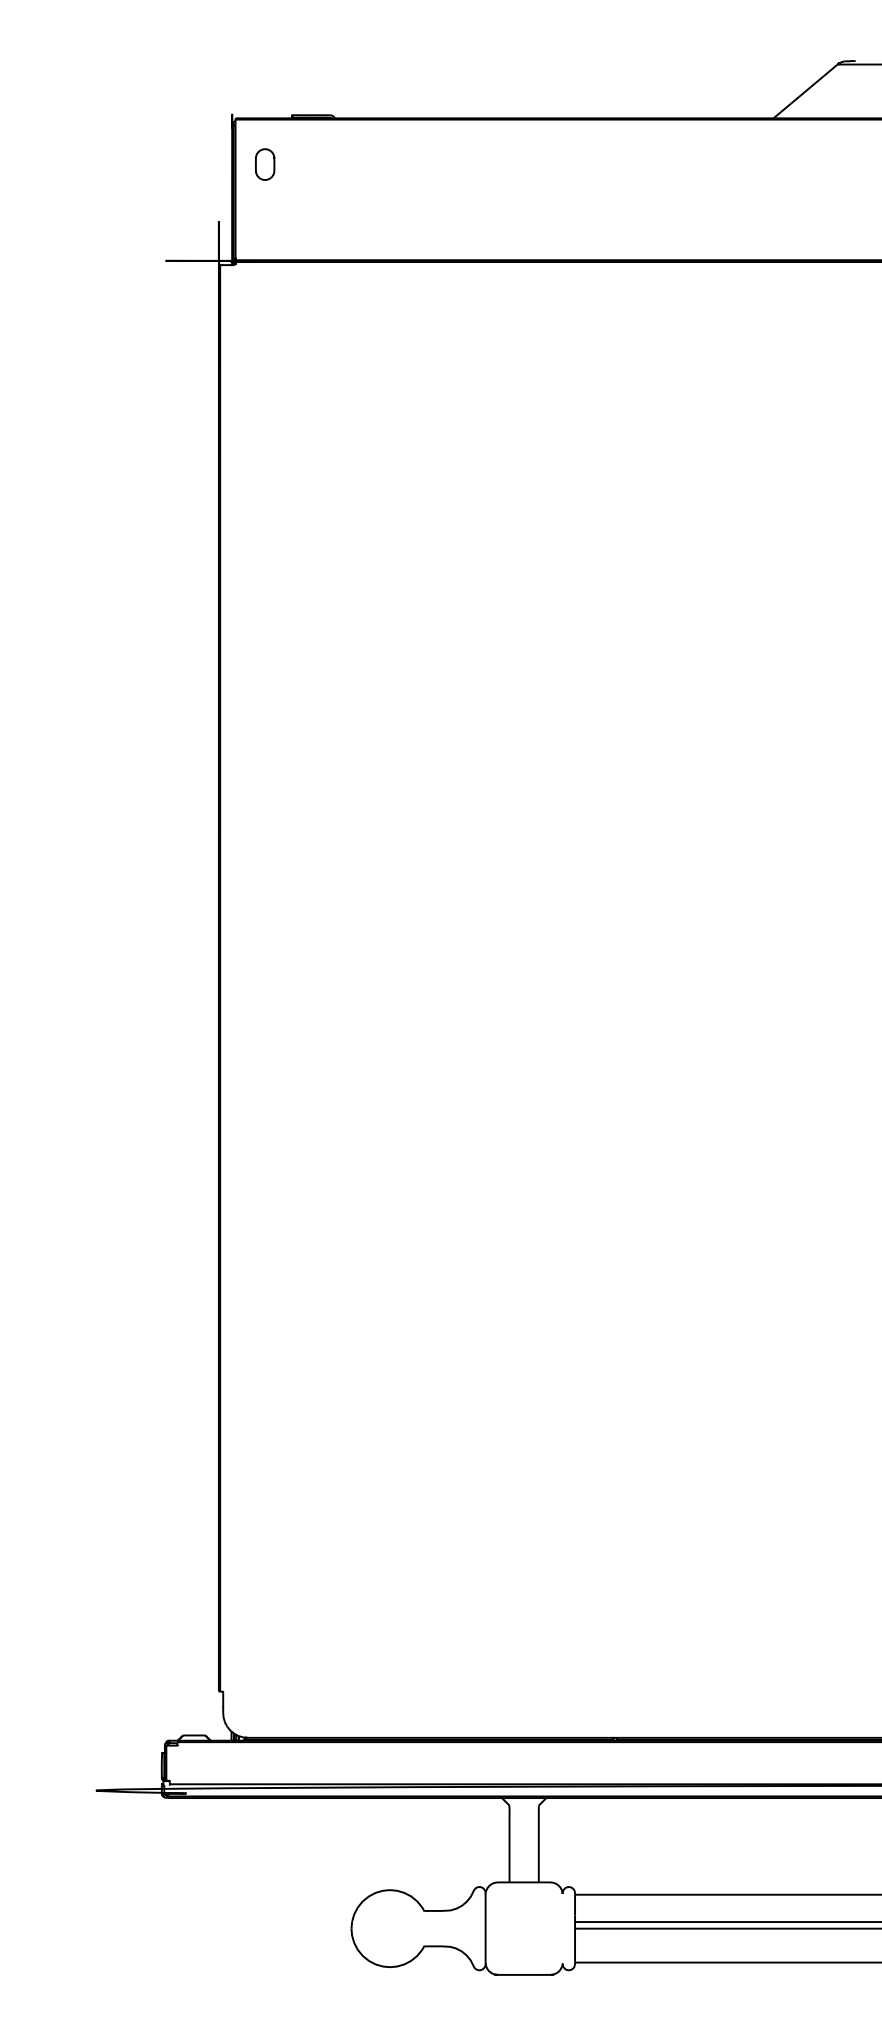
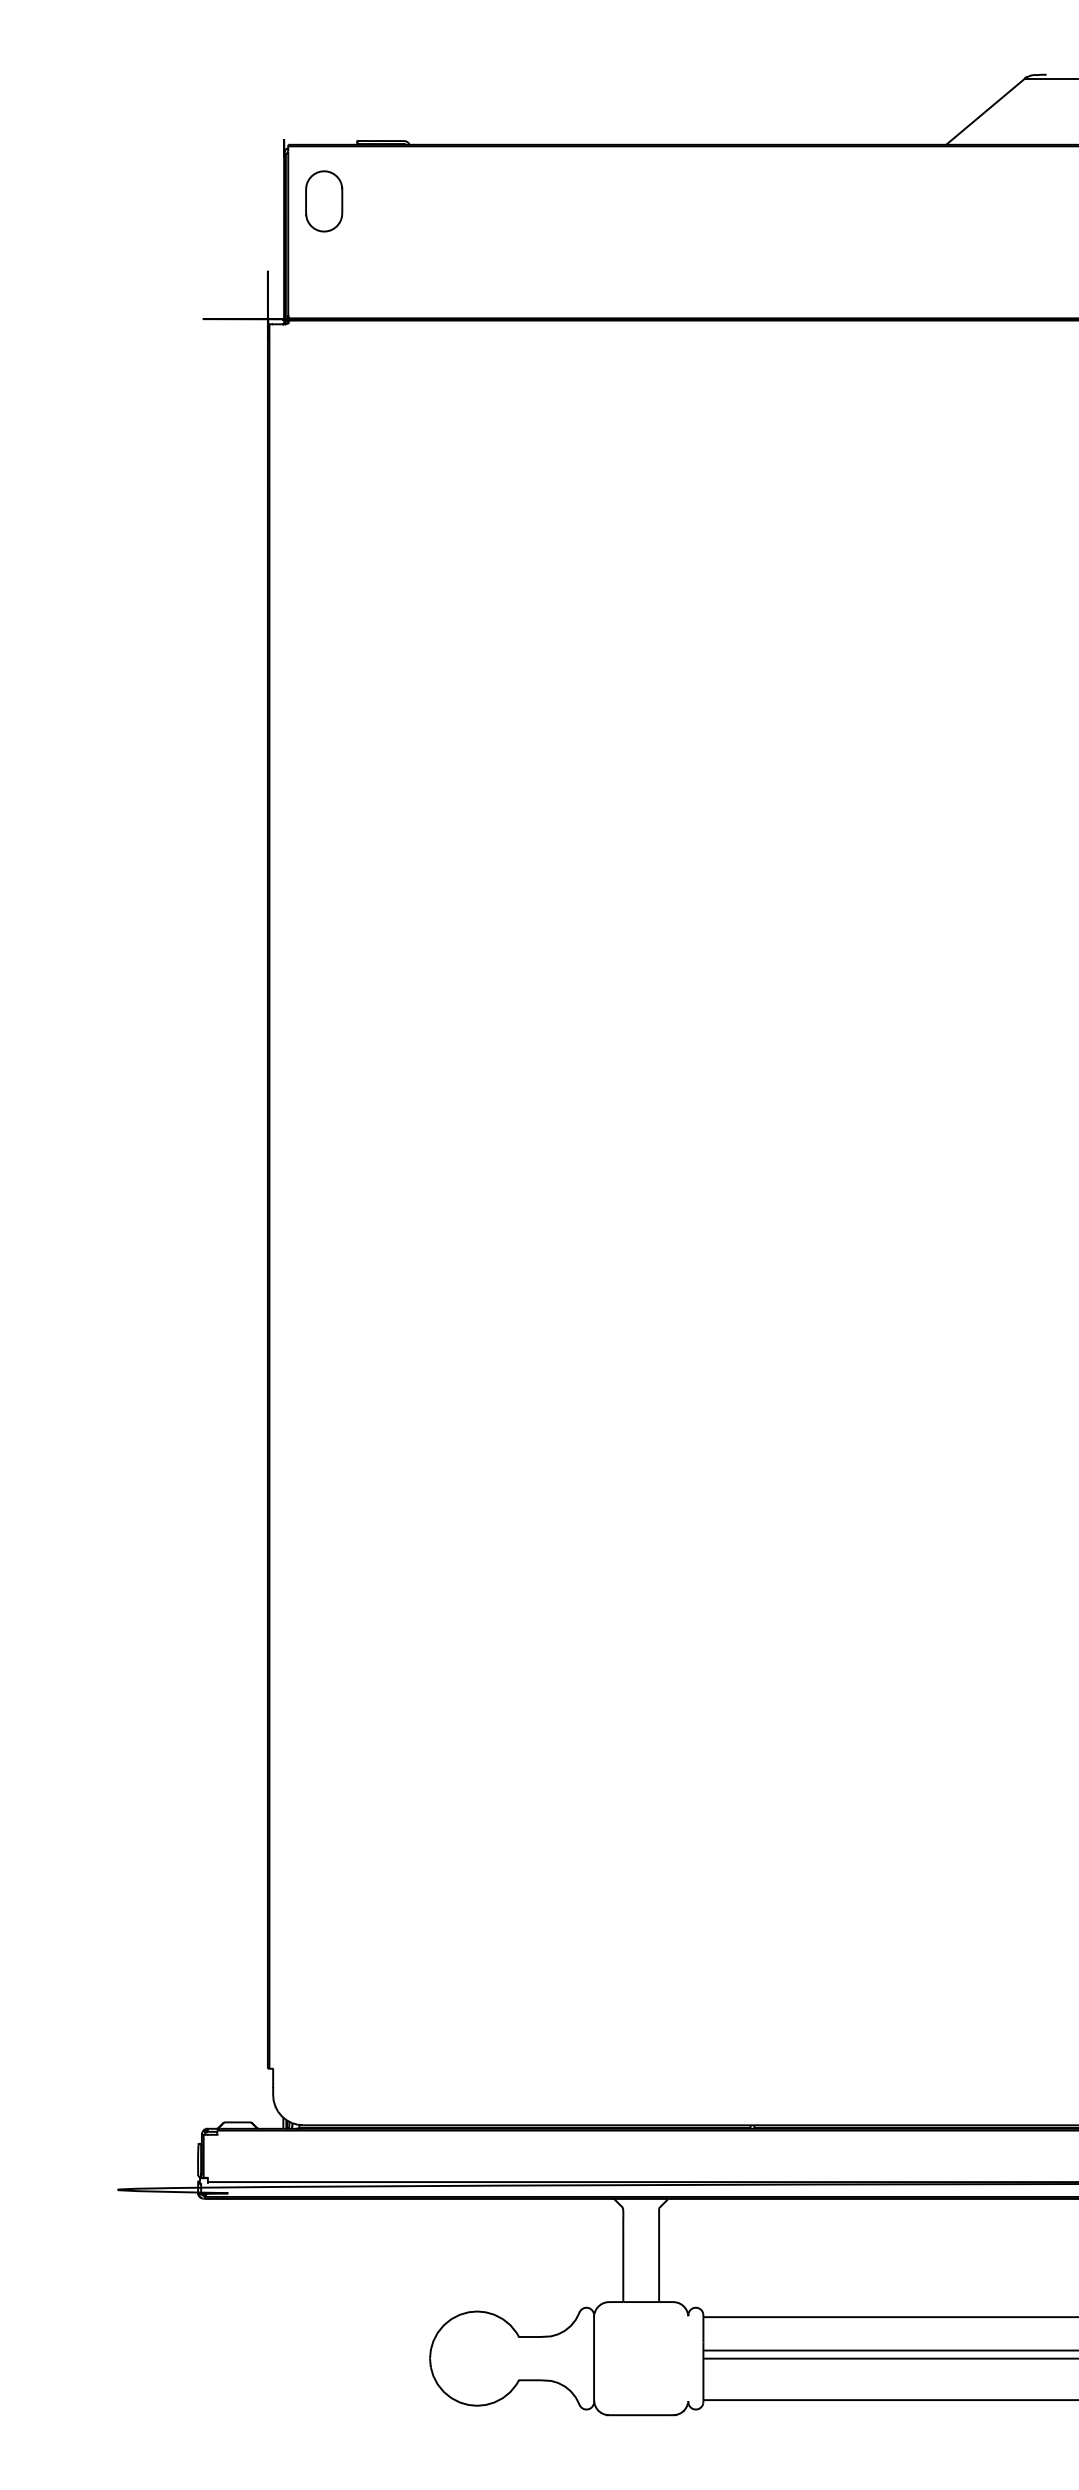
part: (265, 164) -> (324, 201), size x1.6

